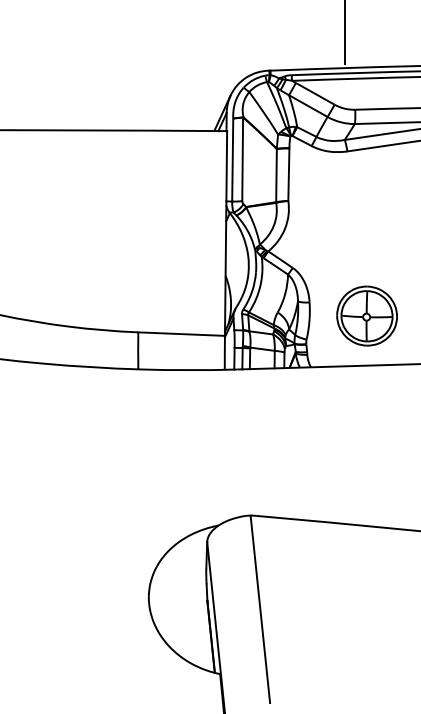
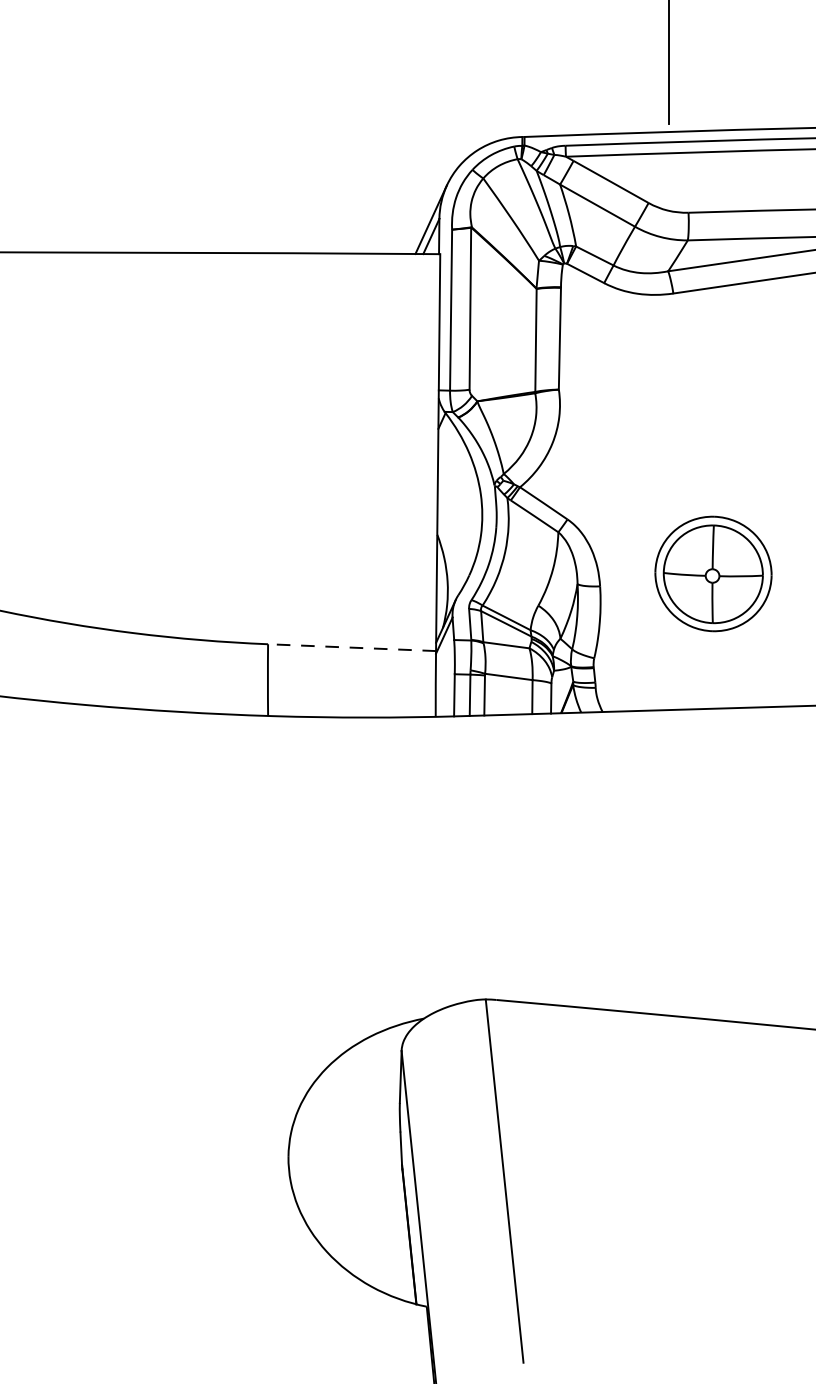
part: (366, 315) -> (712, 572), moved
line: (181, 334) -> (351, 648), solid -> dashed

